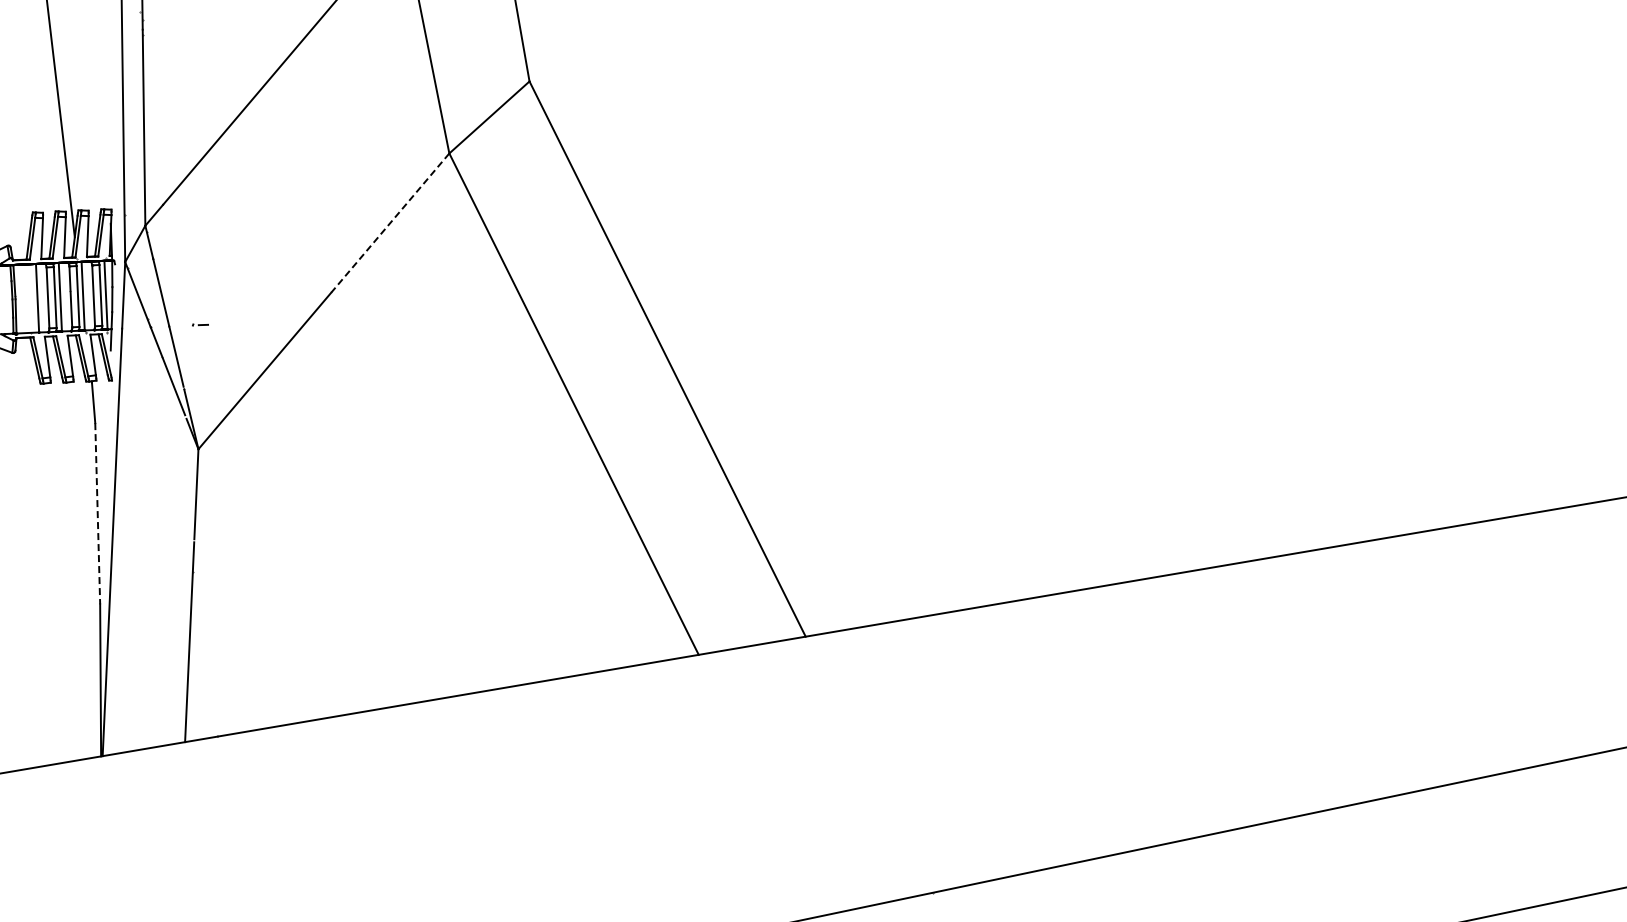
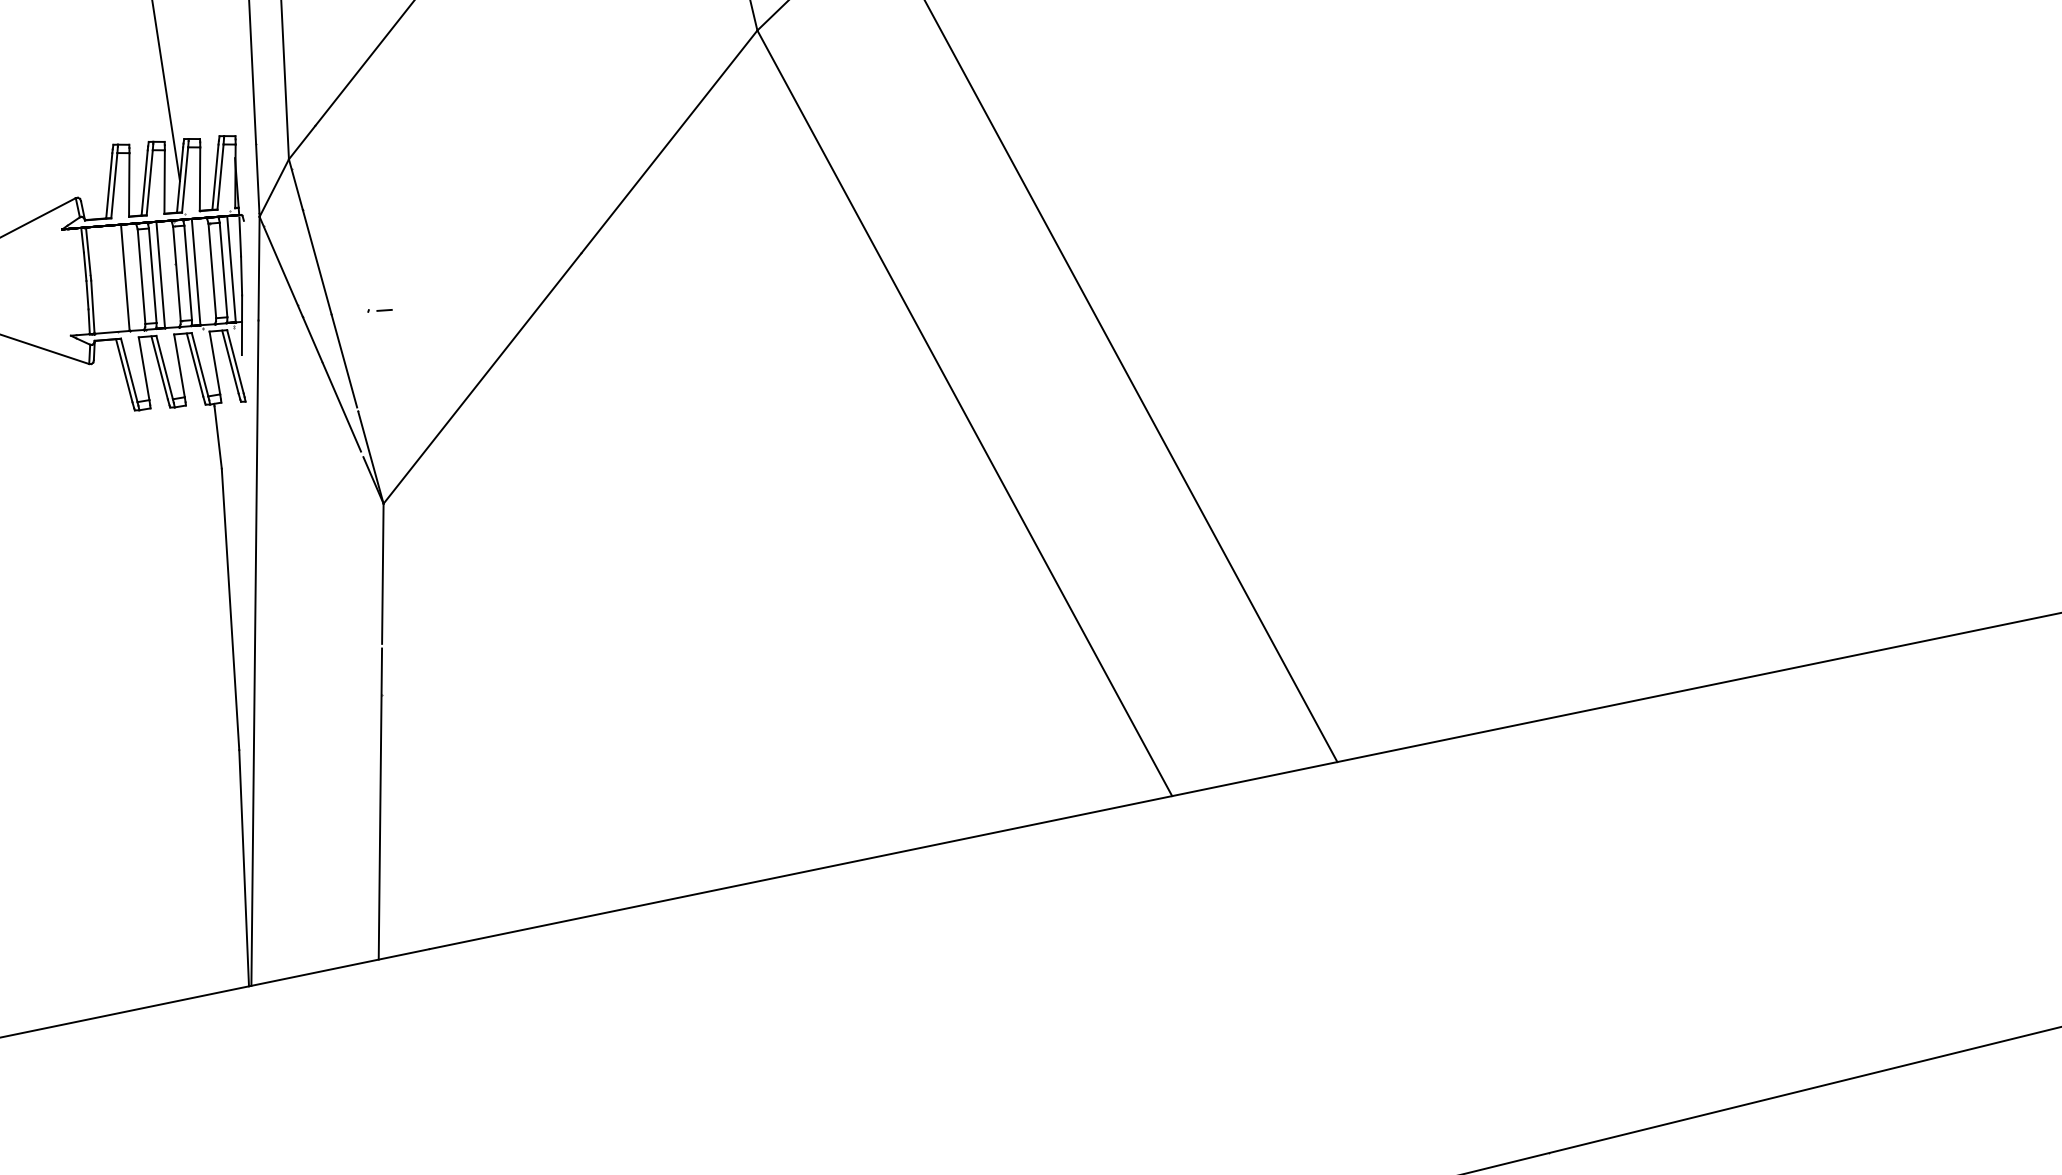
line: (389, 223) -> (668, 142), dashed -> solid
line: (97, 513) -> (230, 609), dashed -> solid

